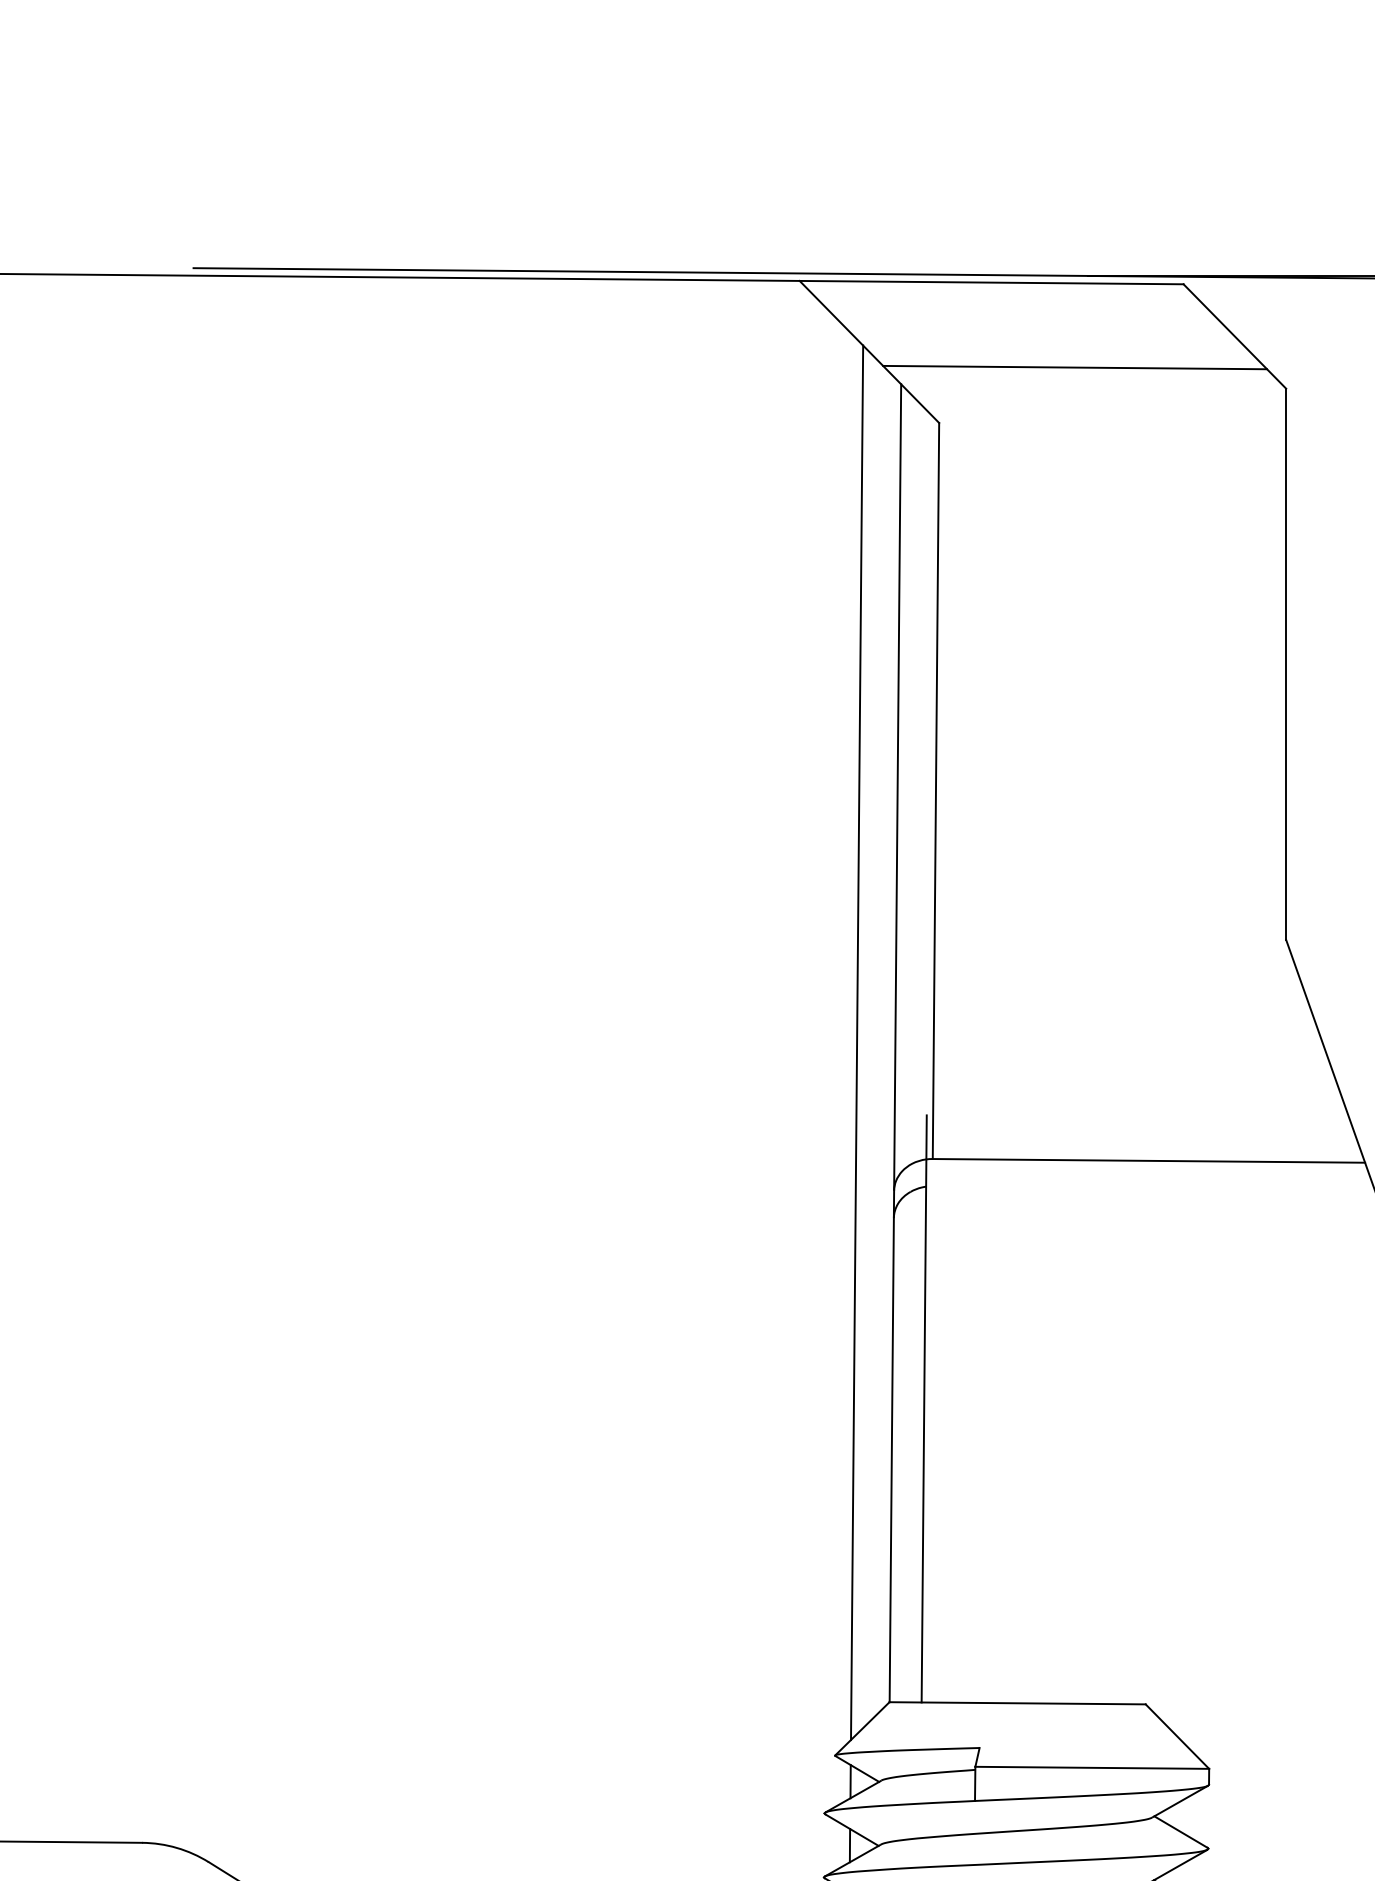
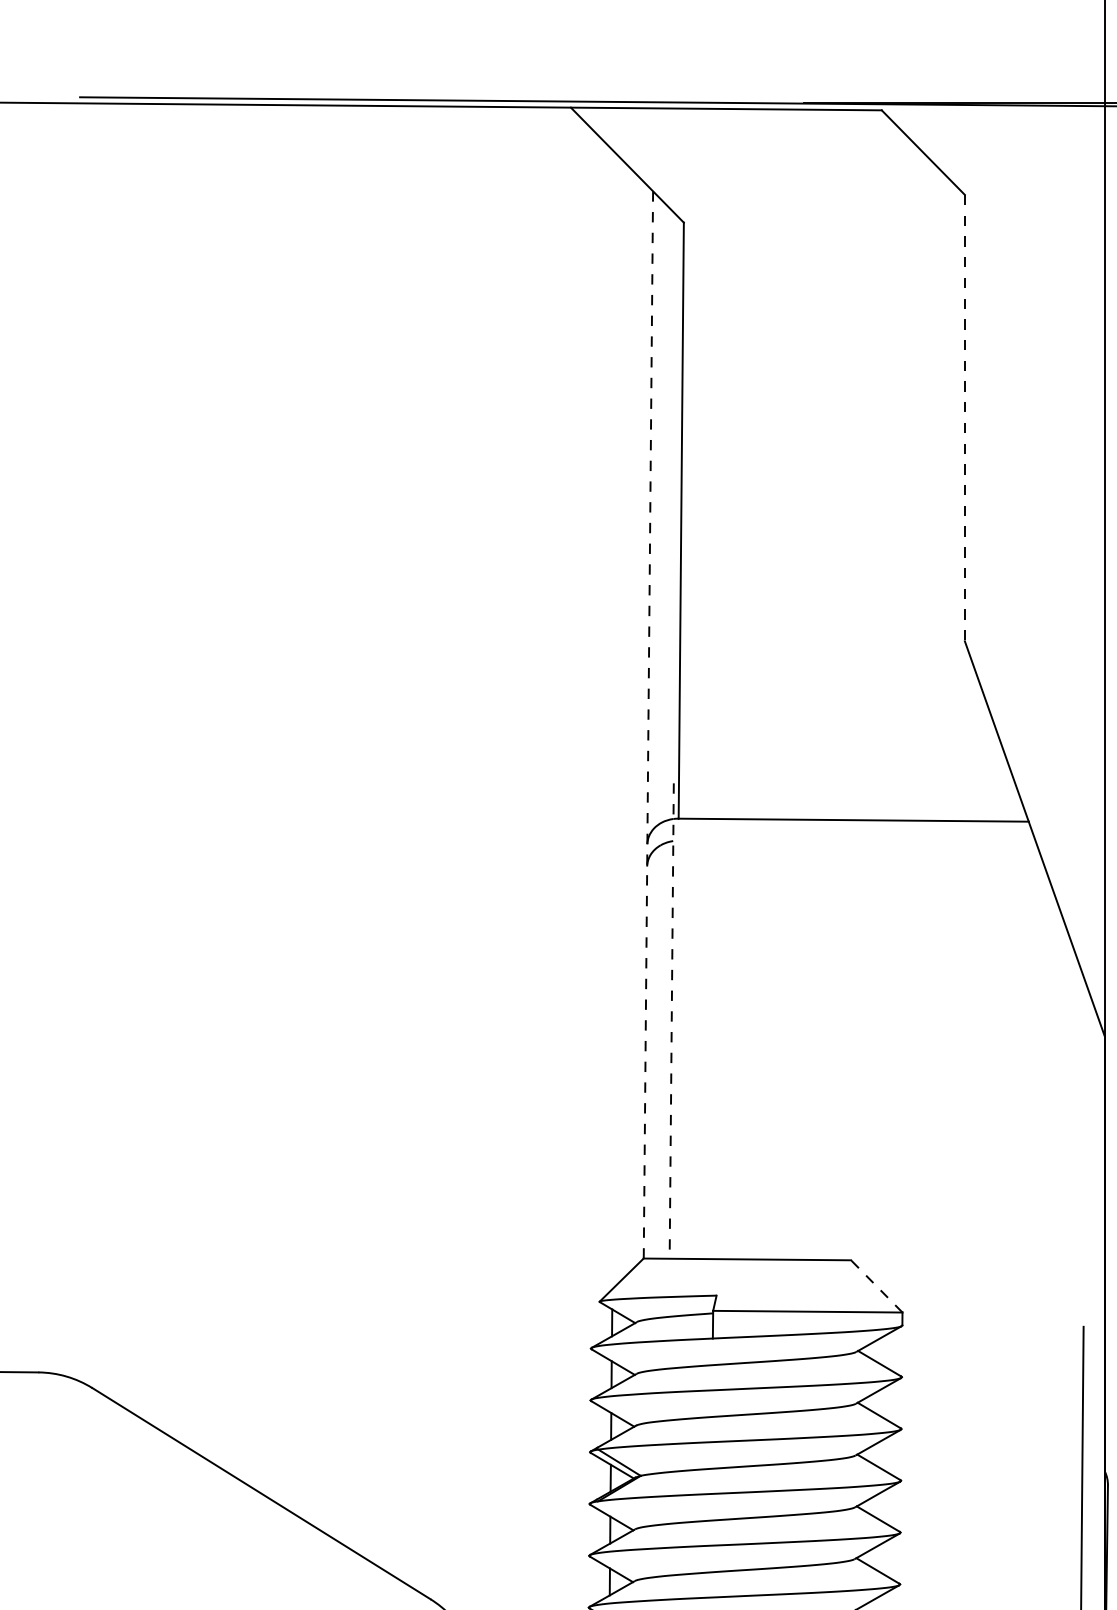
line: (1074, 367) -> (793, 177), removed
line: (1285, 664) -> (964, 418), solid -> dashed
line: (857, 1042) -> (617, 724), removed
line: (895, 1042) -> (648, 724), solid -> dashed
line: (923, 1409) -> (671, 1021), solid -> dashed
line: (1177, 1736) -> (876, 1286), solid -> dashed

